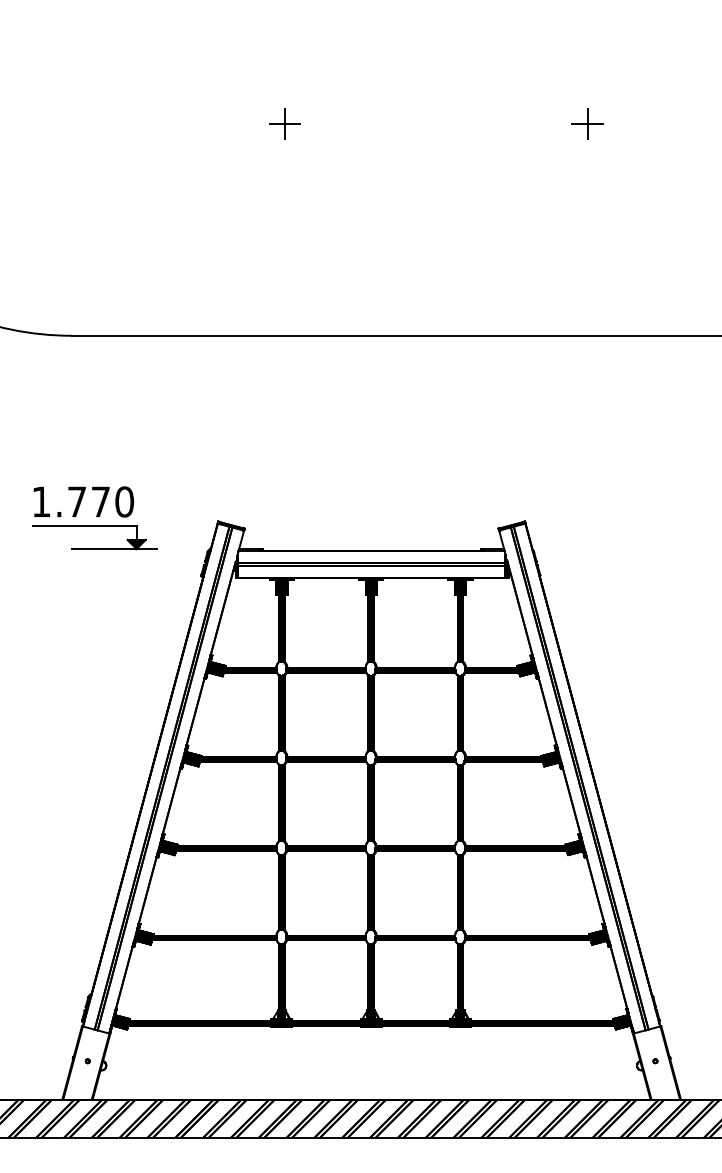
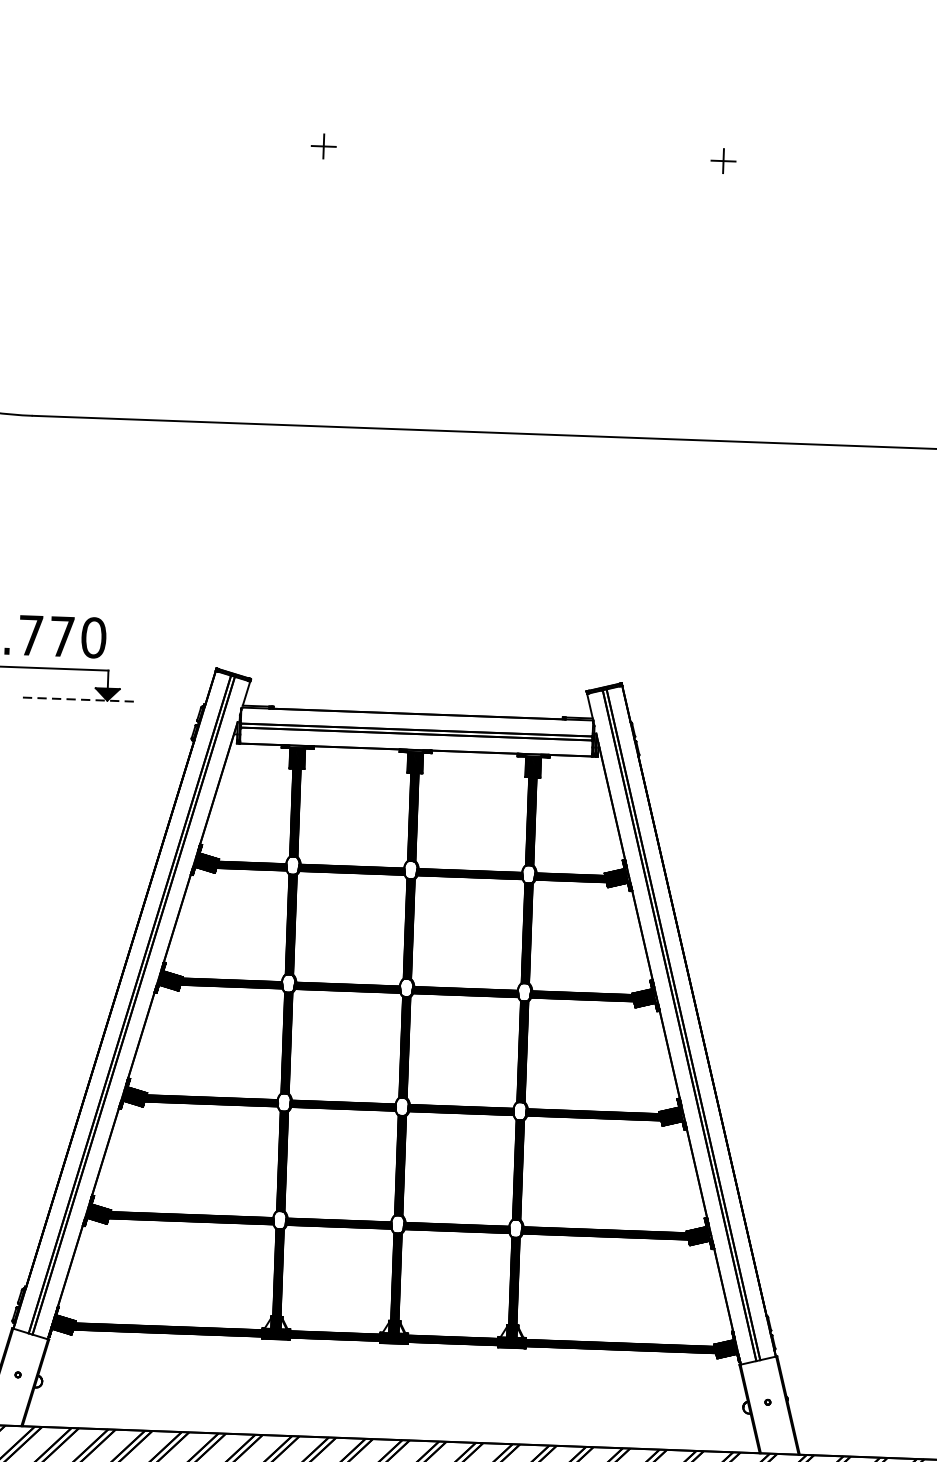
part: (284, 123) -> (323, 145), size x0.6
part: (587, 123) -> (723, 160), size x0.6
line: (113, 549) -> (76, 700), solid -> dashed

